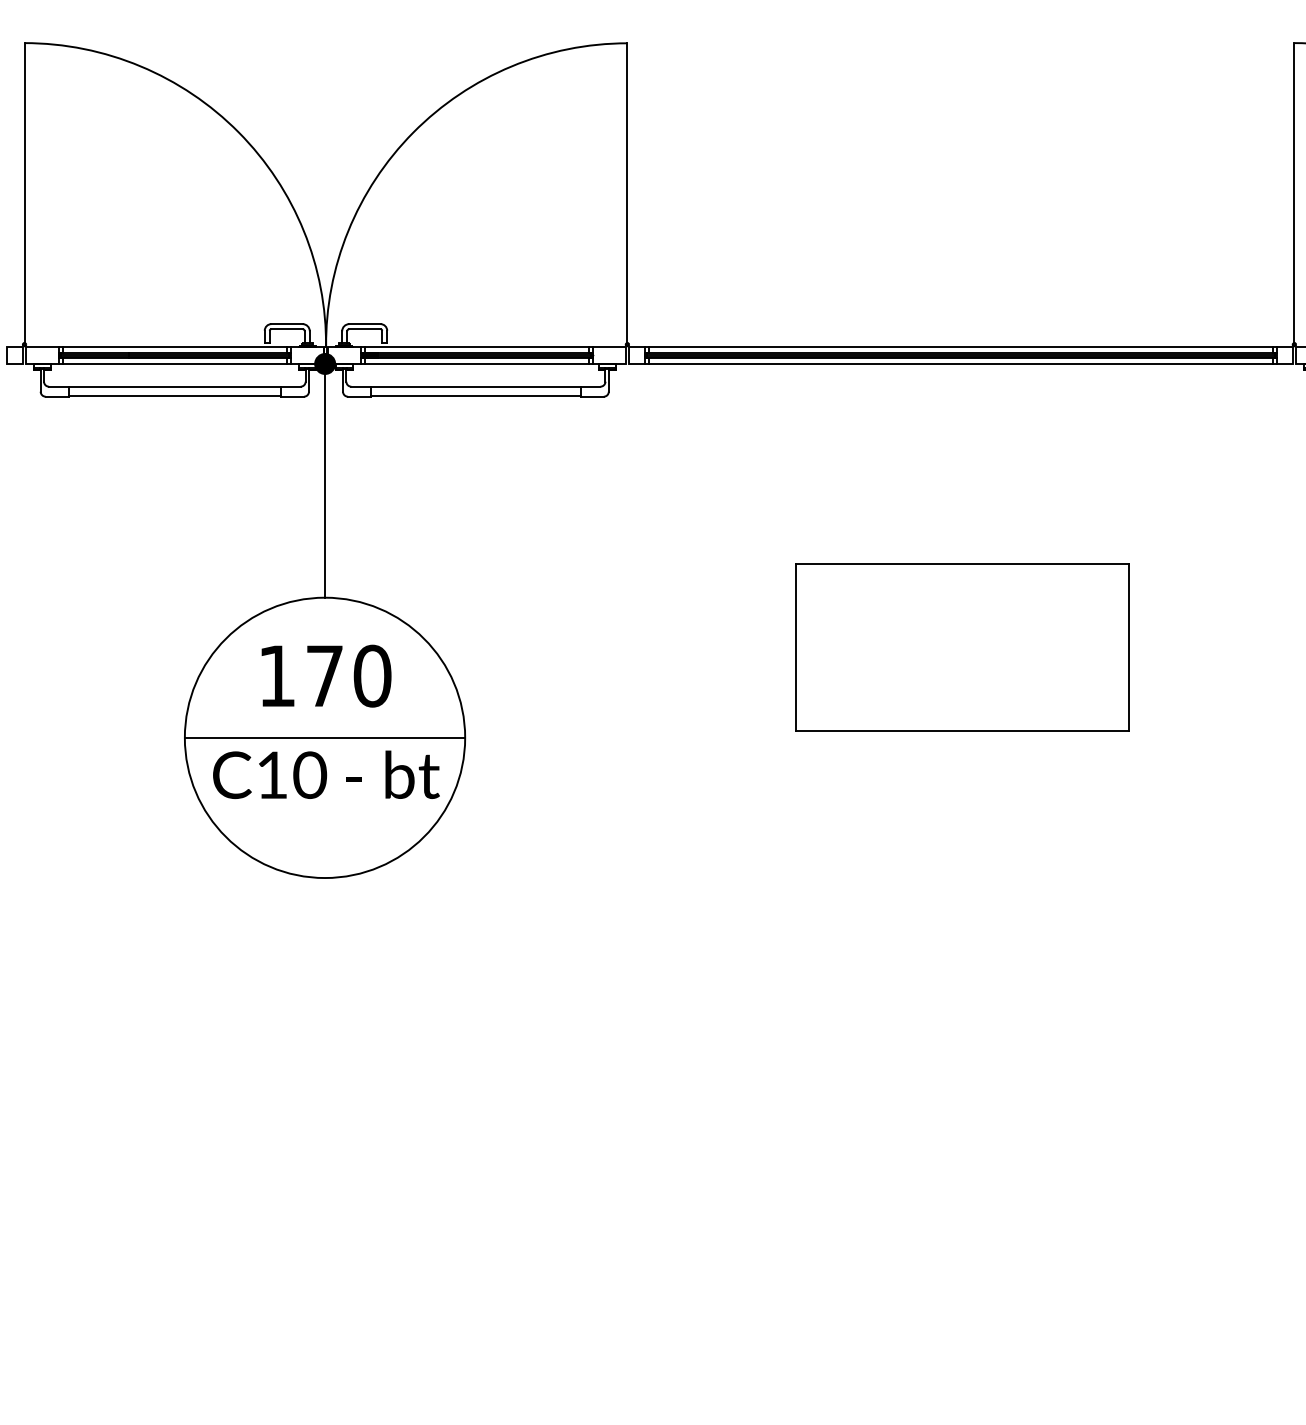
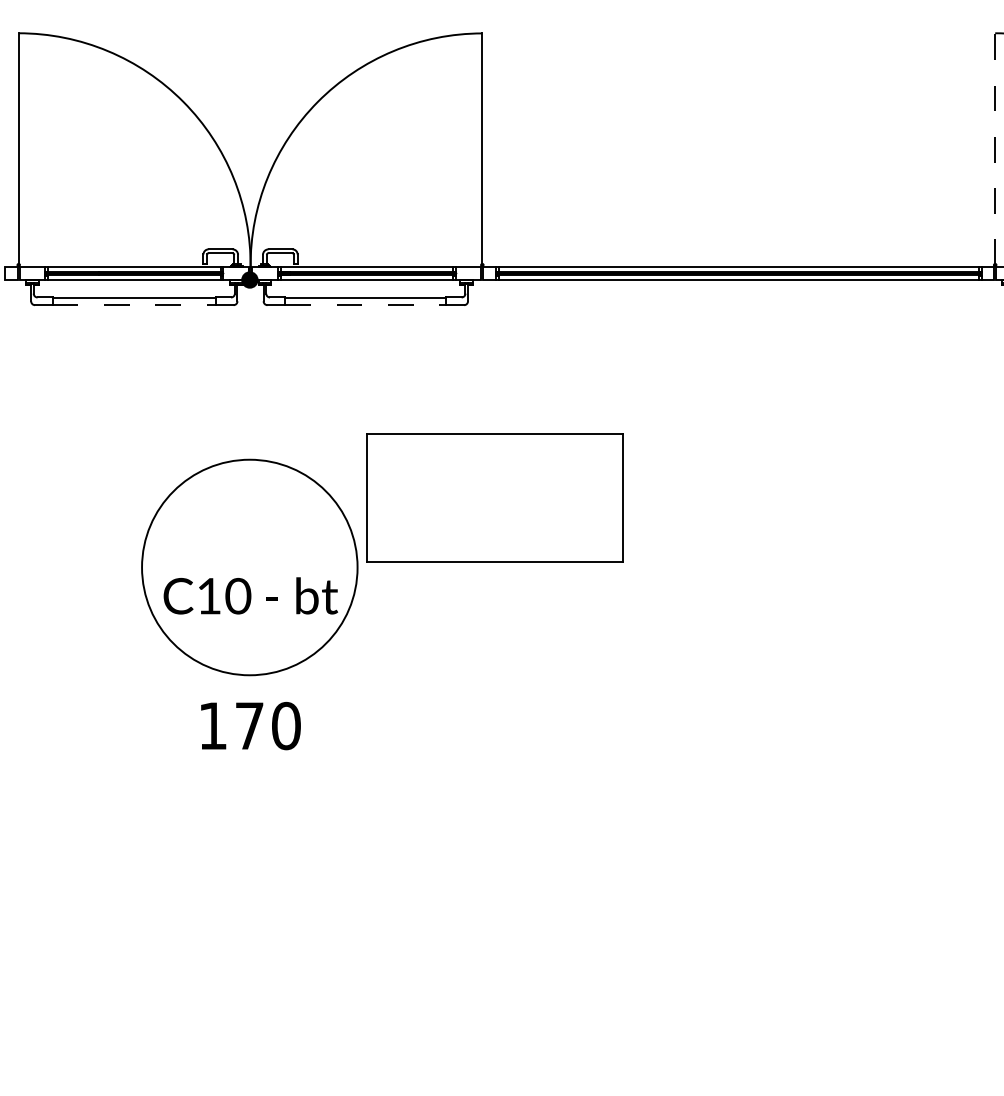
line: (1294, 194) -> (995, 149), solid -> dashed
line: (175, 395) -> (134, 304), solid -> dashed
line: (475, 395) -> (365, 304), solid -> dashed
line: (324, 480) -> (249, 369), removed
part: (961, 646) -> (494, 497), moved
text: (325, 676) -> (250, 726), moved
line: (324, 737) -> (249, 567), removed

